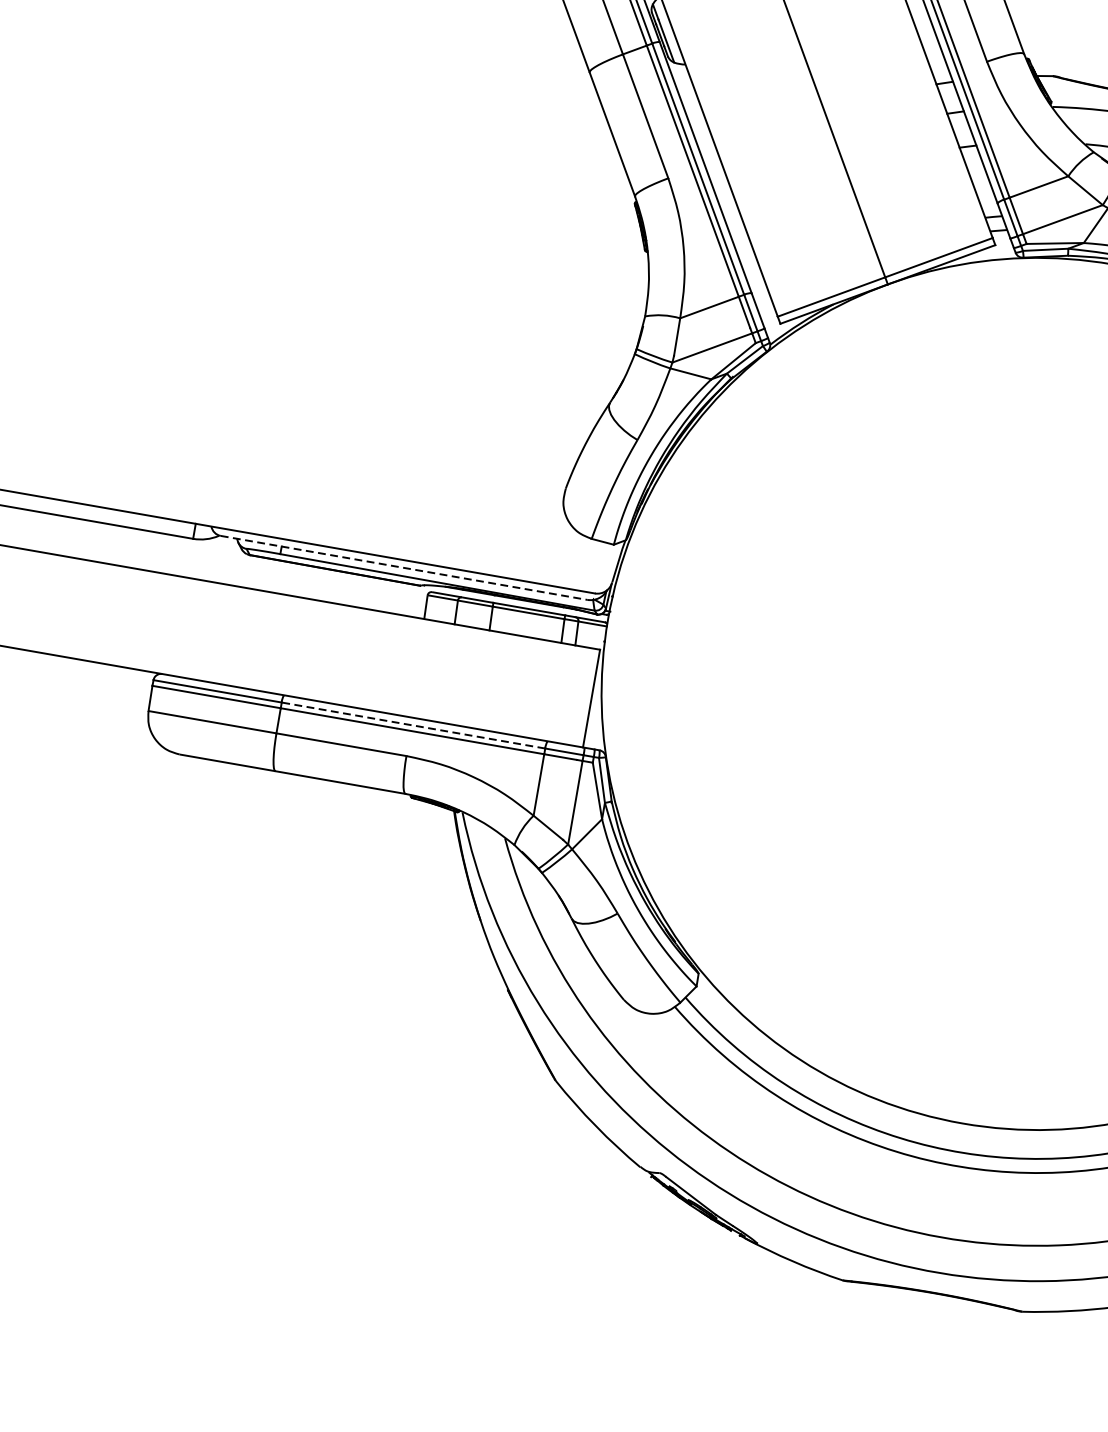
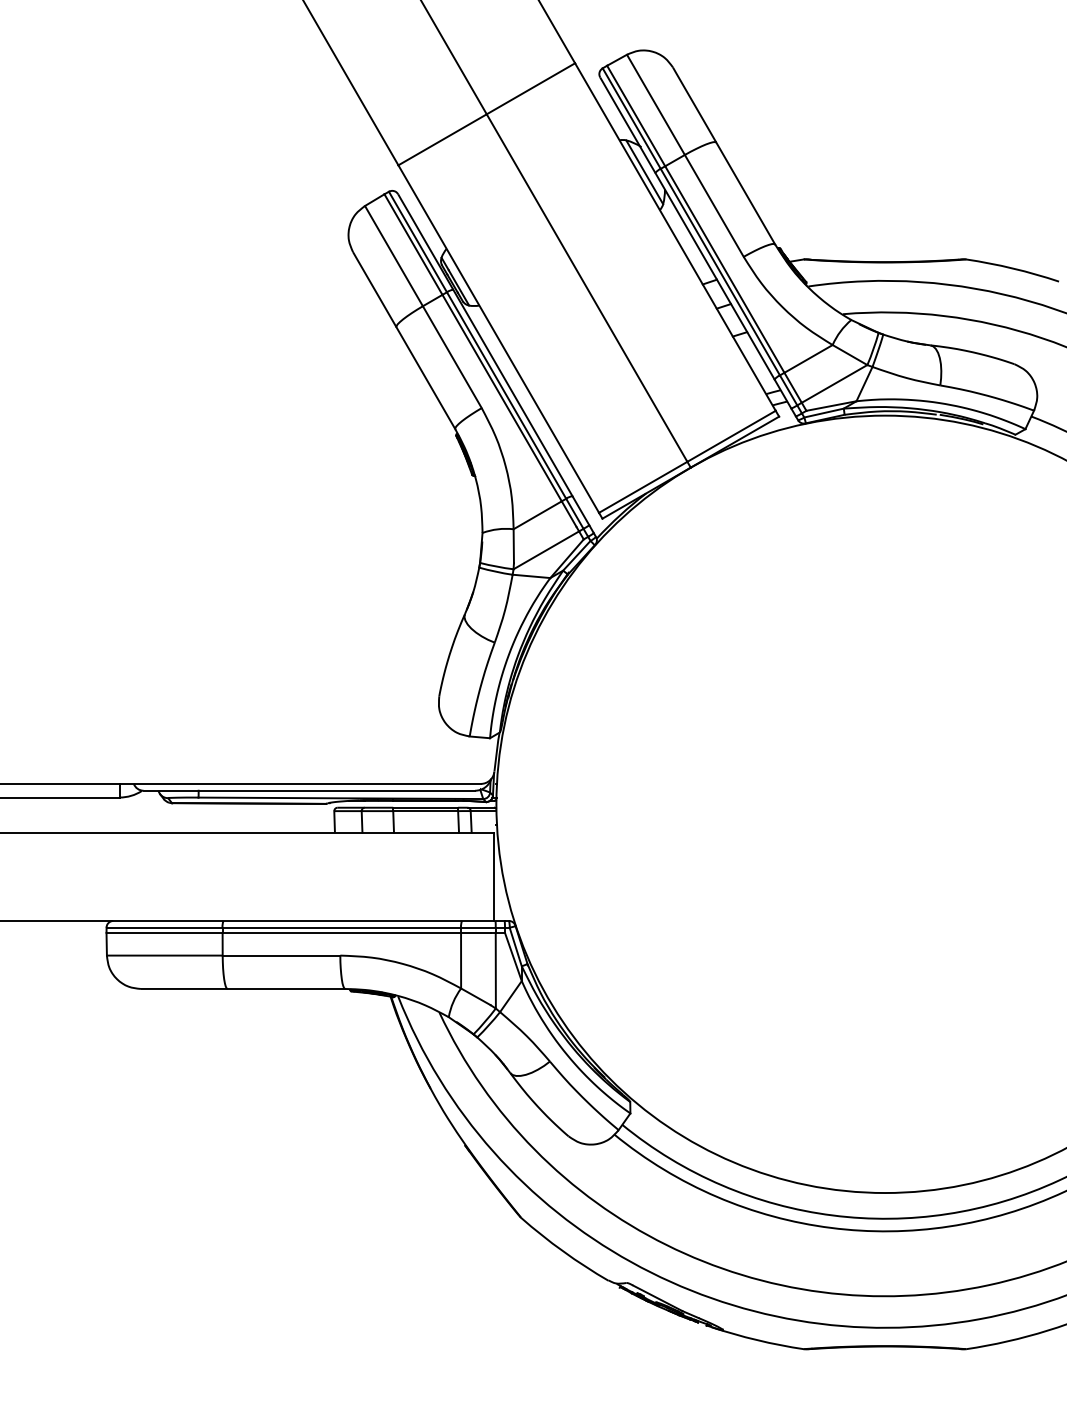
line: (404, 567) -> (309, 790), dashed -> solid
line: (413, 725) -> (341, 927), dashed -> solid

